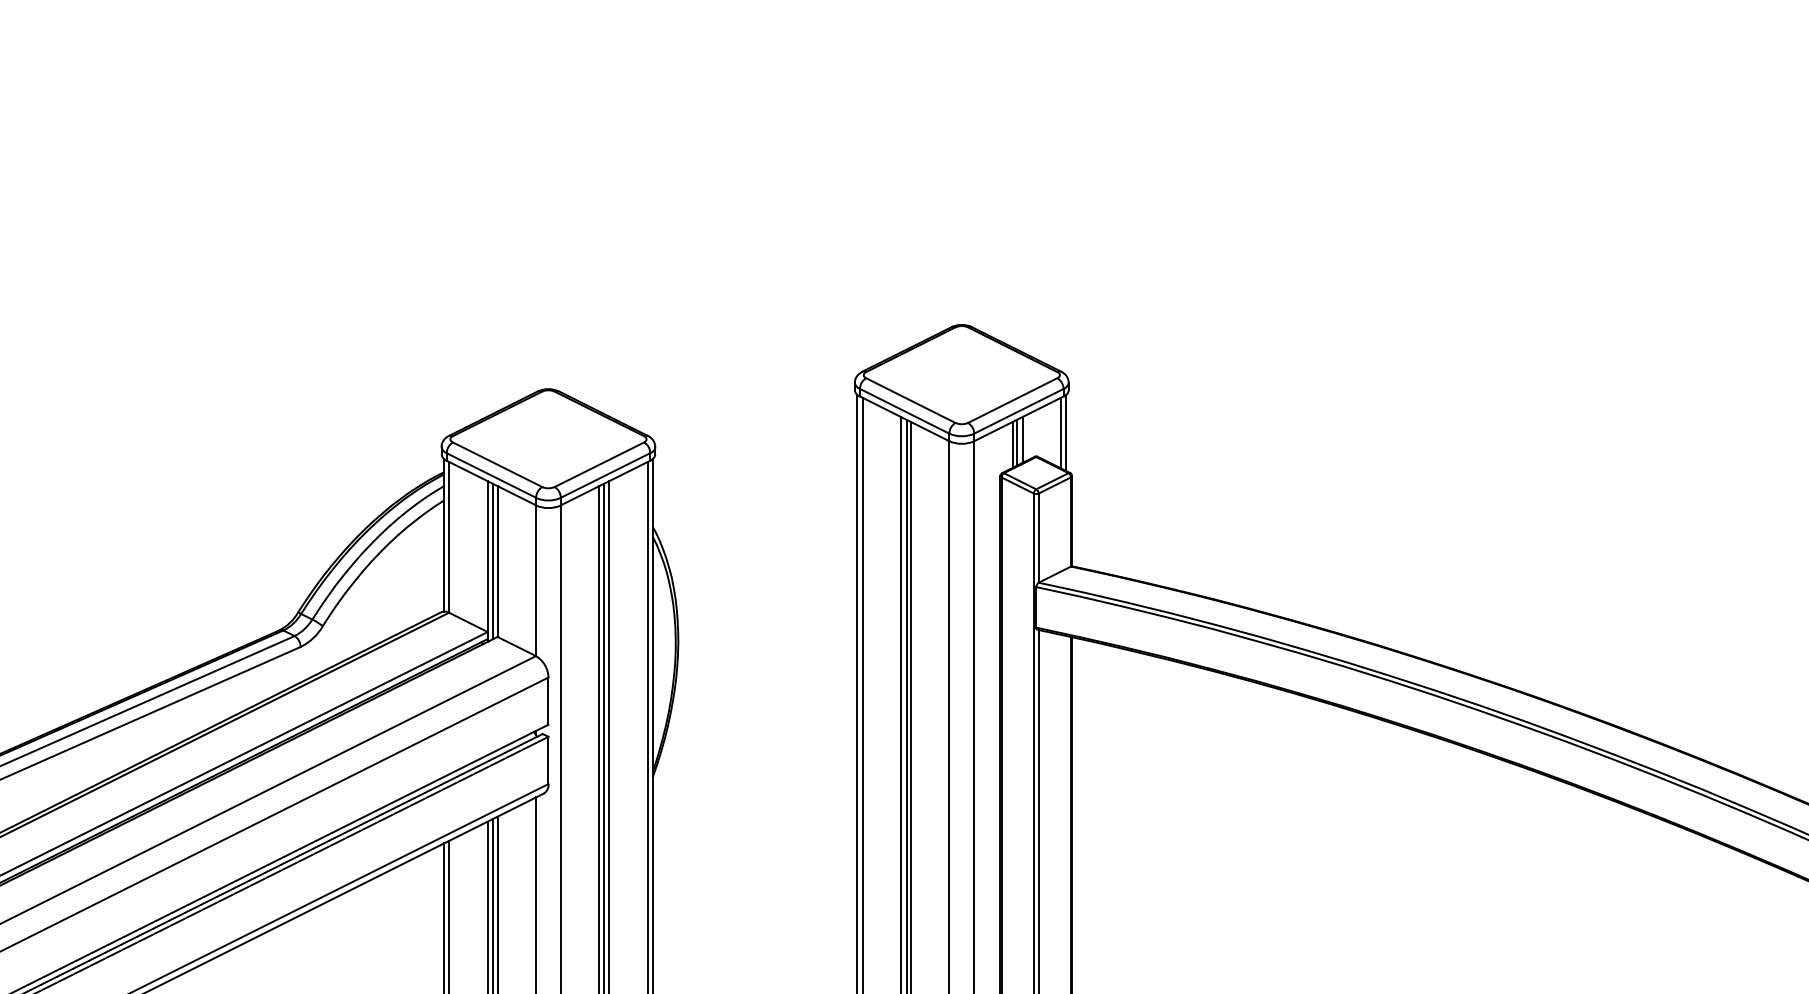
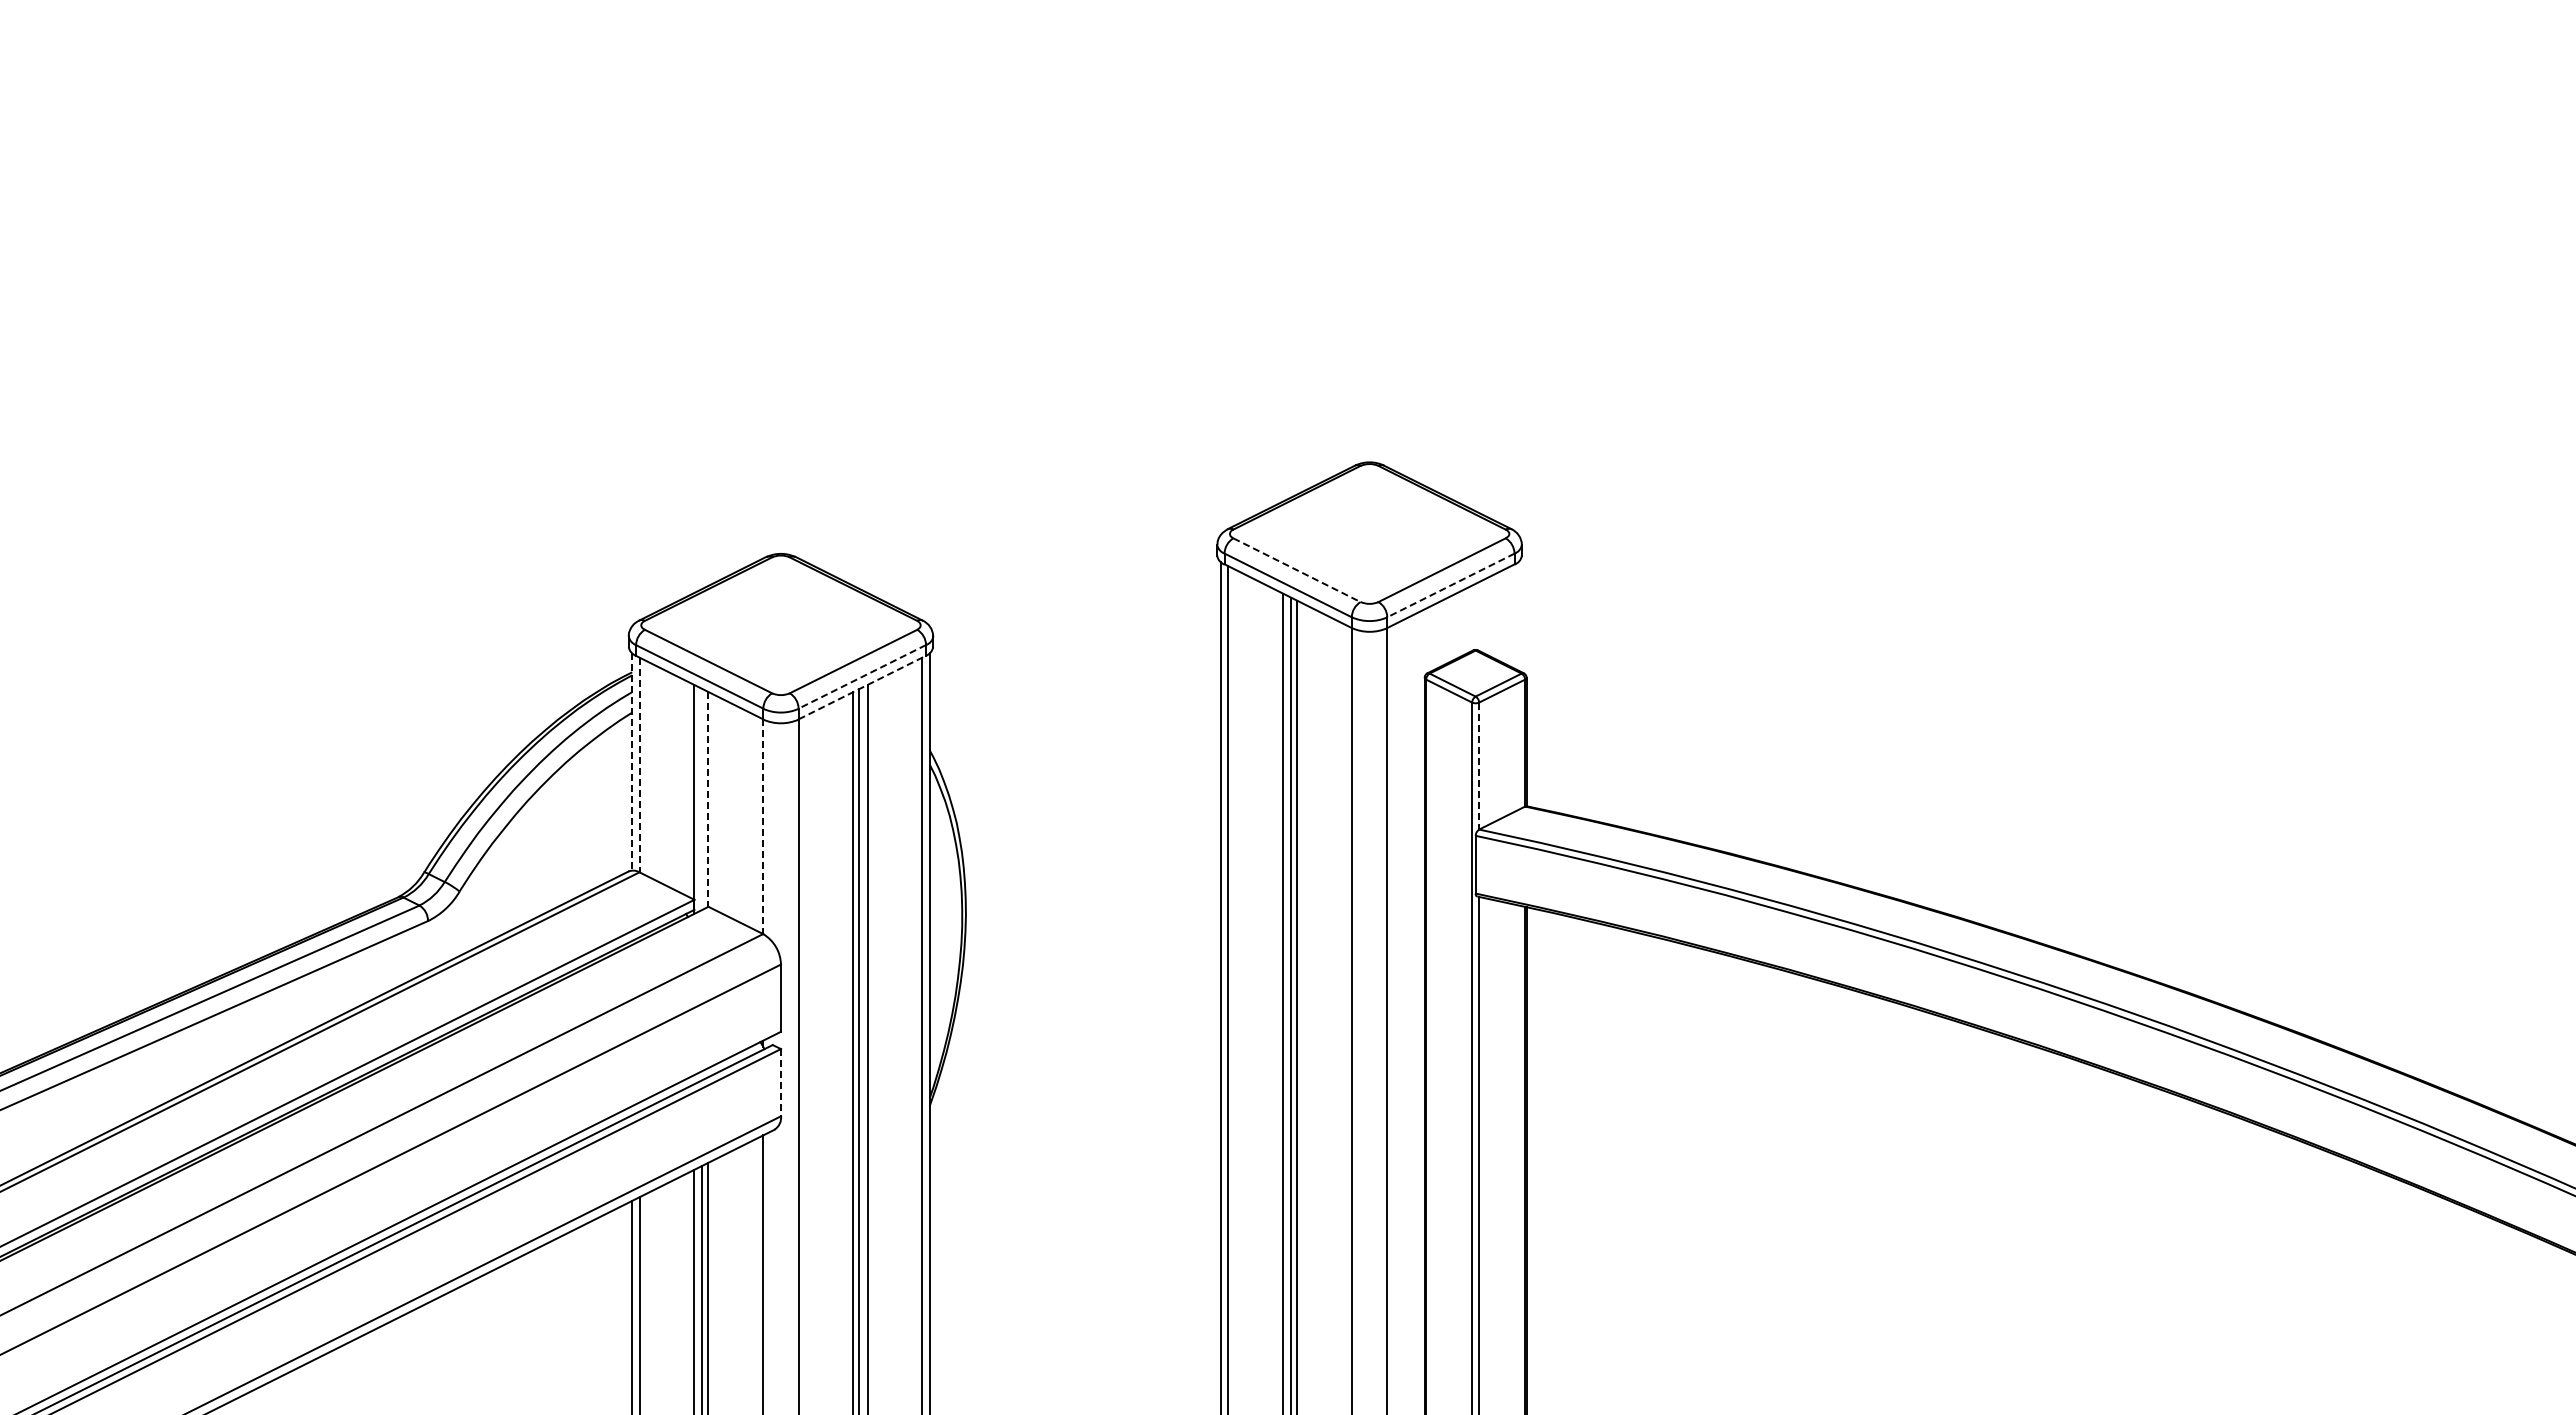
line: (911, 400) -> (1297, 570), solid -> dashed
line: (1018, 411) -> (1450, 585), solid -> dashed
line: (1060, 433) -> (1510, 616), removed
line: (1066, 433) -> (1518, 616), removed
line: (1022, 440) -> (1456, 626), removed
line: (1016, 442) -> (1447, 630), removed
line: (1012, 445) -> (1442, 633), removed
line: (605, 475) -> (861, 677), solid -> dashed
line: (605, 482) -> (862, 687), solid -> dashed
line: (444, 534) -> (632, 761), solid -> dashed
line: (449, 537) -> (639, 765), solid -> dashed
line: (1038, 538) -> (1479, 766), solid -> dashed
line: (493, 561) -> (702, 799), removed
line: (497, 561) -> (708, 799), solid -> dashed
line: (536, 581) -> (763, 827), solid -> dashed
line: (548, 760) -> (780, 1082), solid -> dashed

